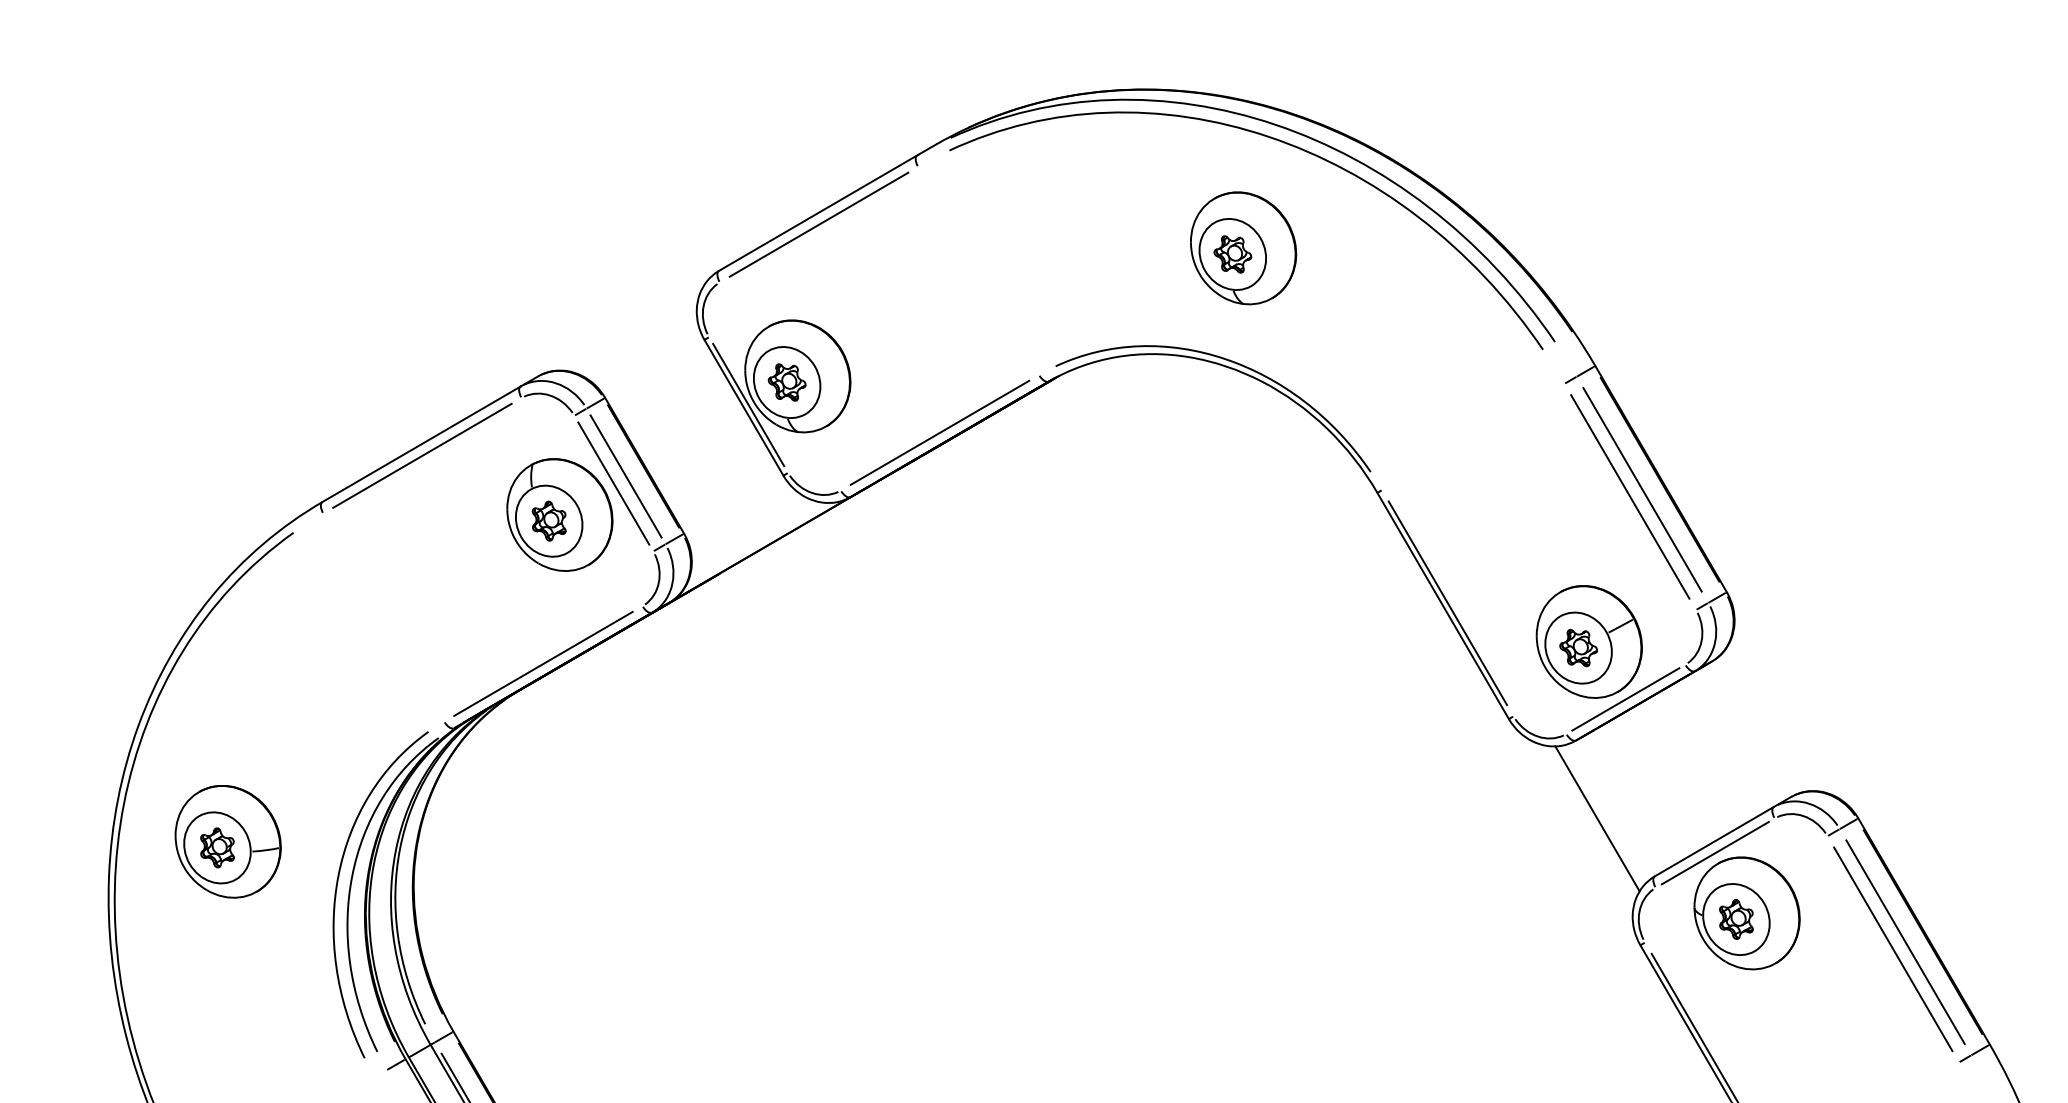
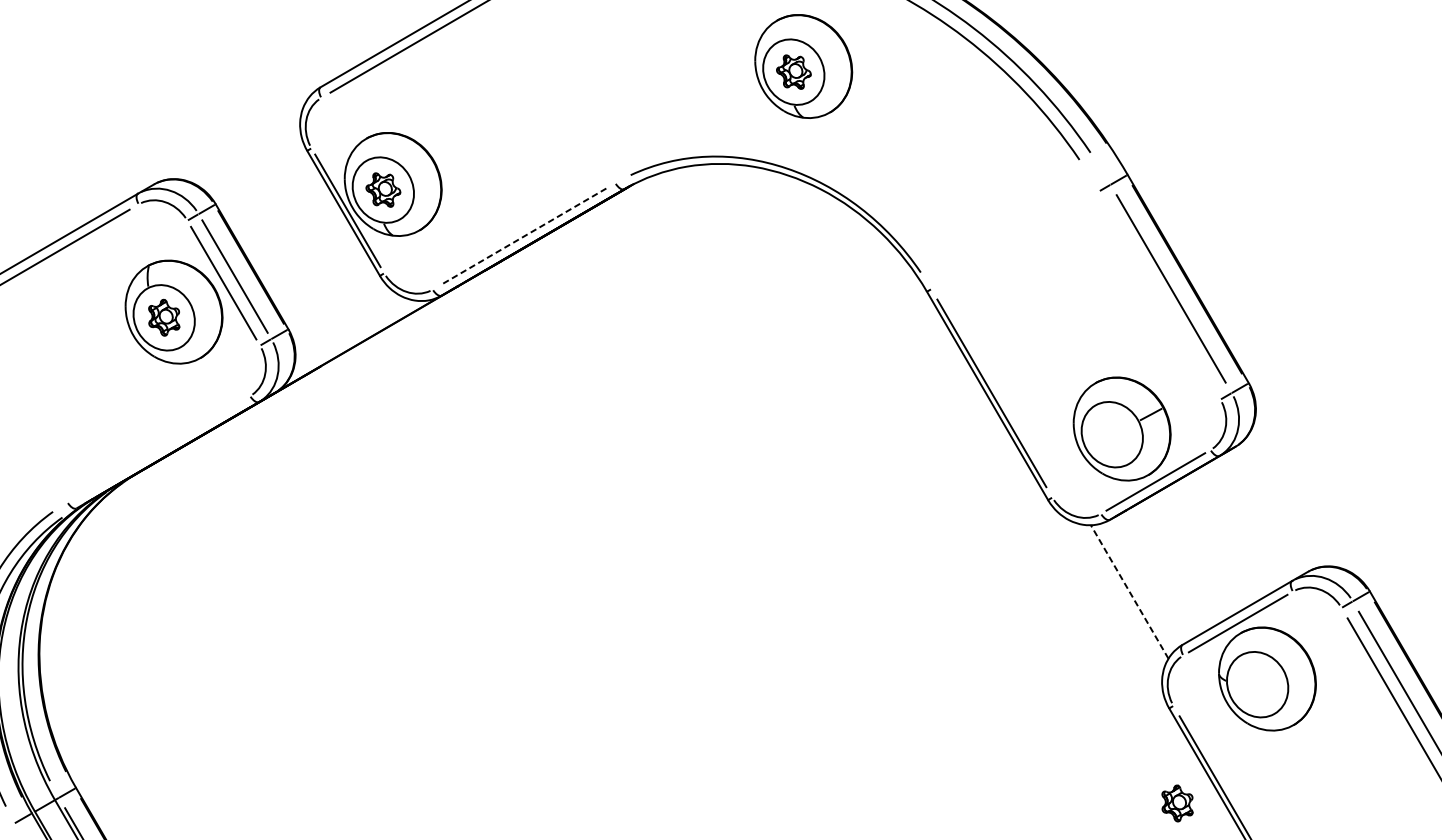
line: (939, 433) -> (523, 237), solid -> dashed
line: (1630, 496) -> (1160, 295), removed
part: (1578, 648) -> (1112, 435), removed
line: (543, 663) -> (158, 448), removed
line: (1597, 818) -> (1129, 591), solid -> dashed
part: (1736, 919) -> (1177, 803), moved

